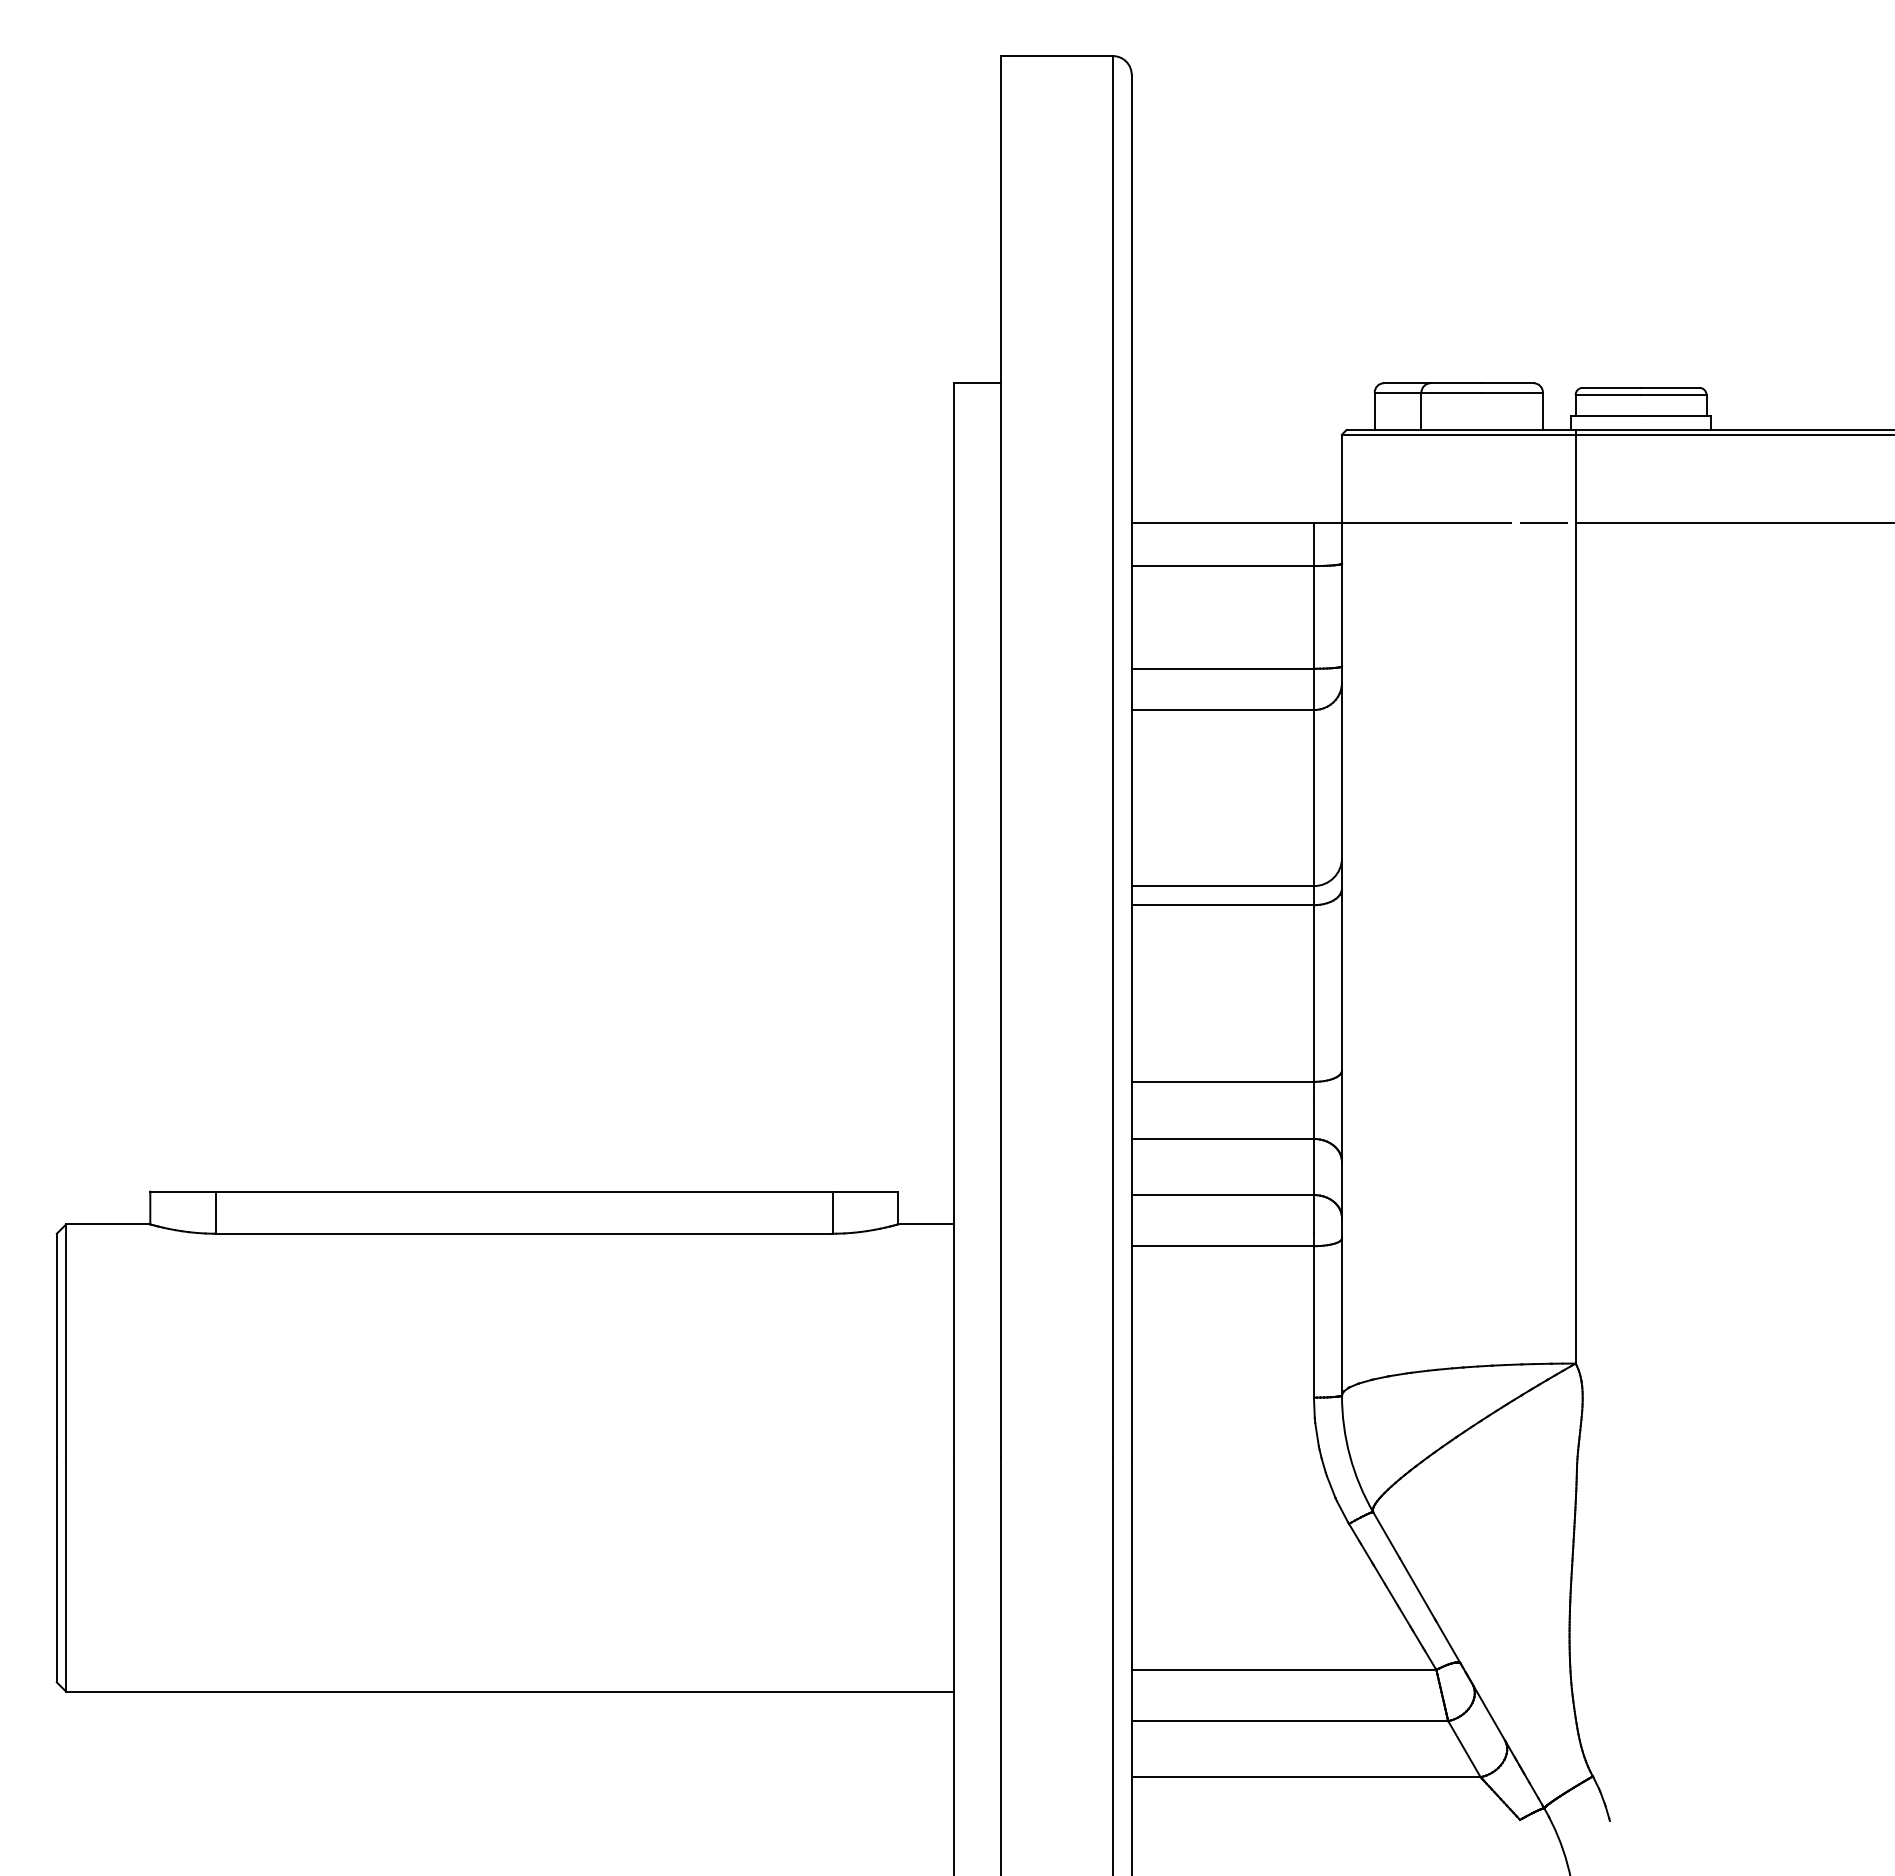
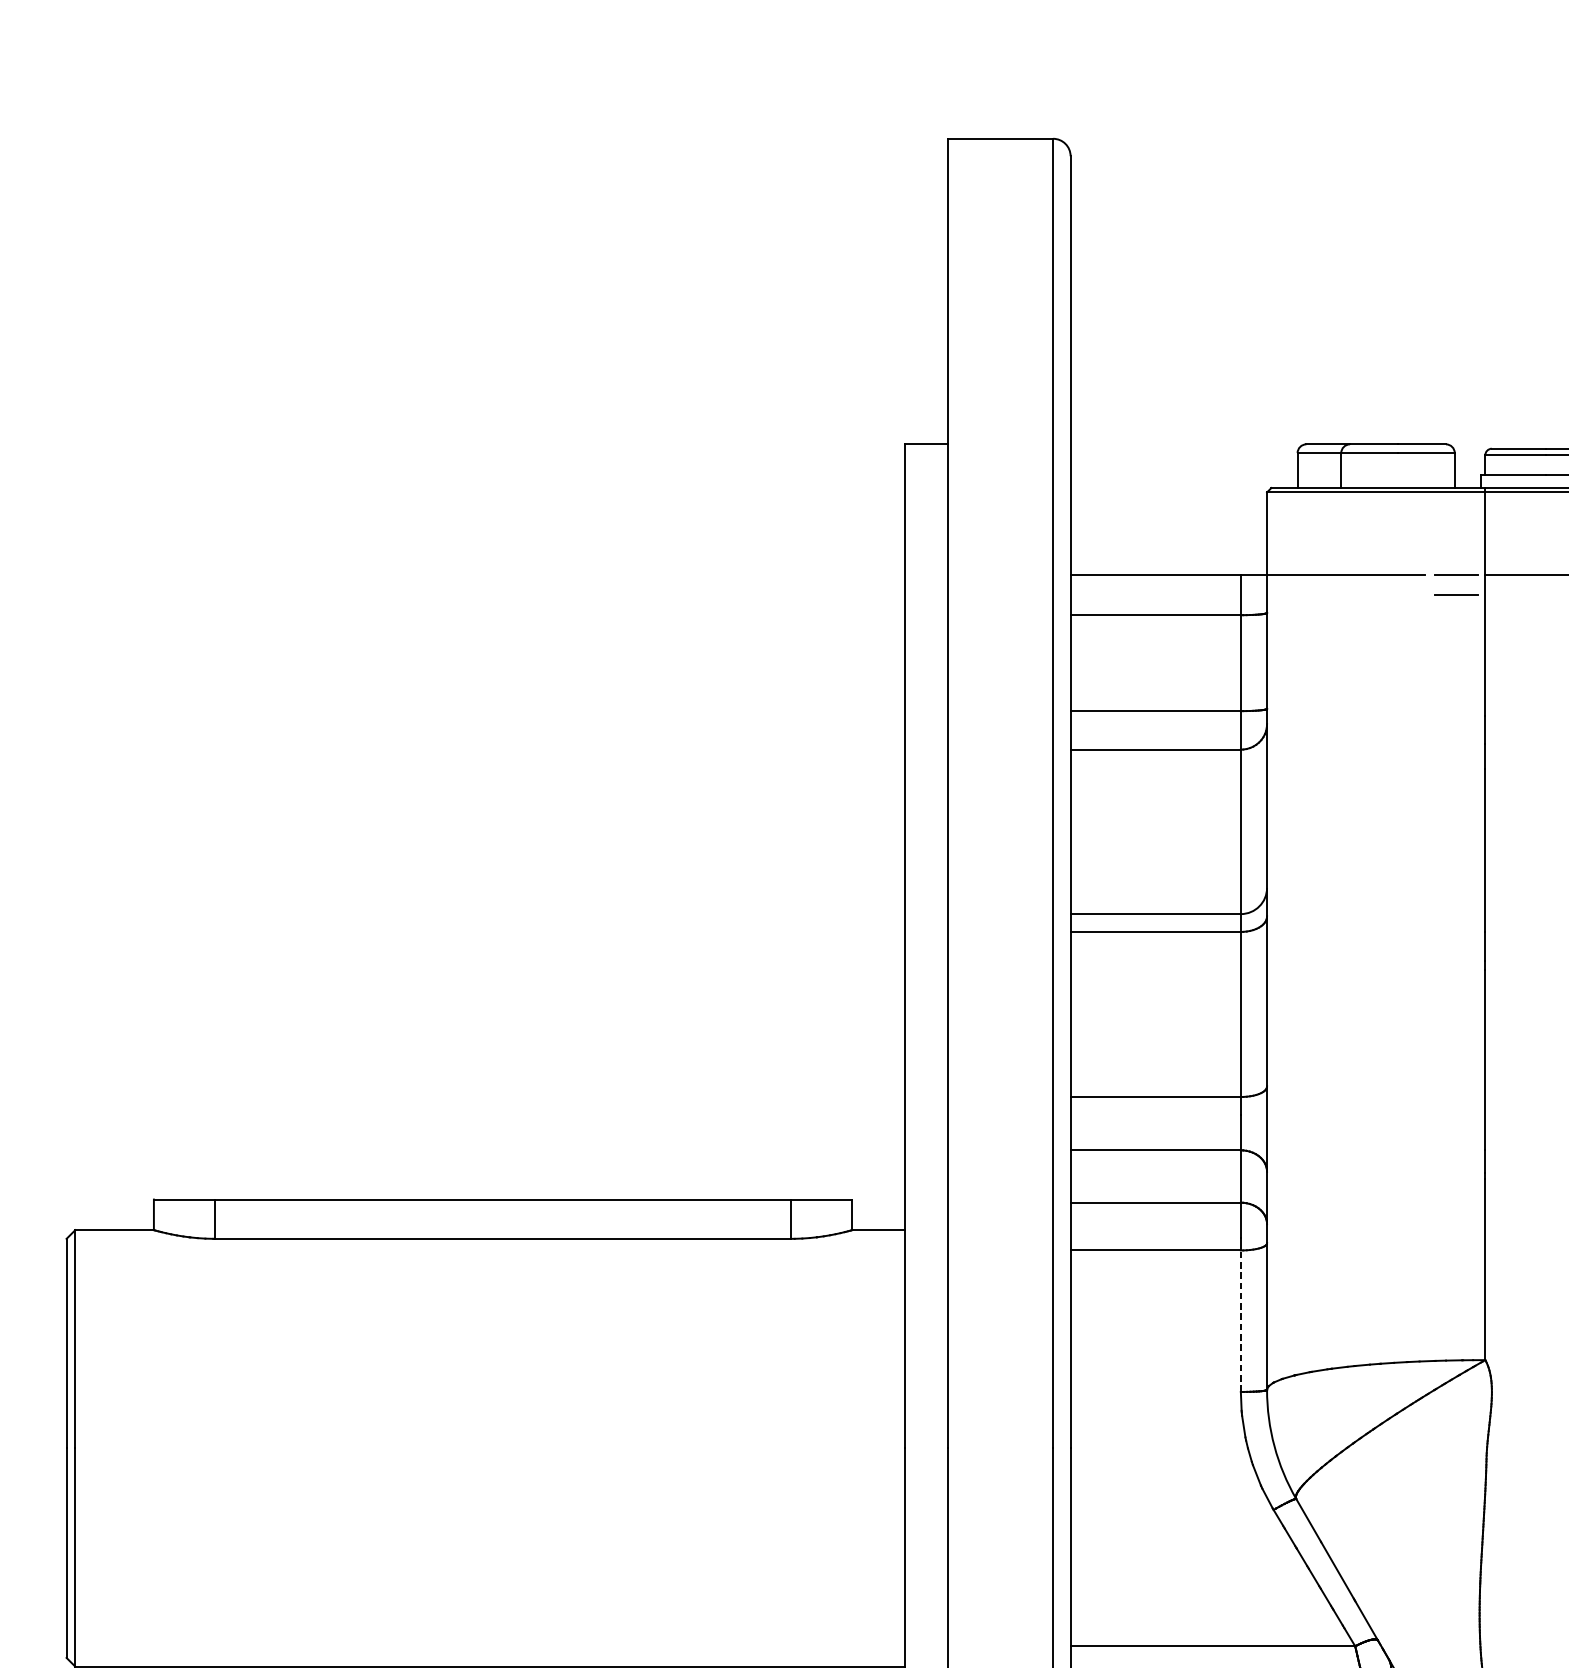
line: (1543, 543) -> (1455, 594), added
line: (1313, 1321) -> (1240, 1320), solid -> dashed

